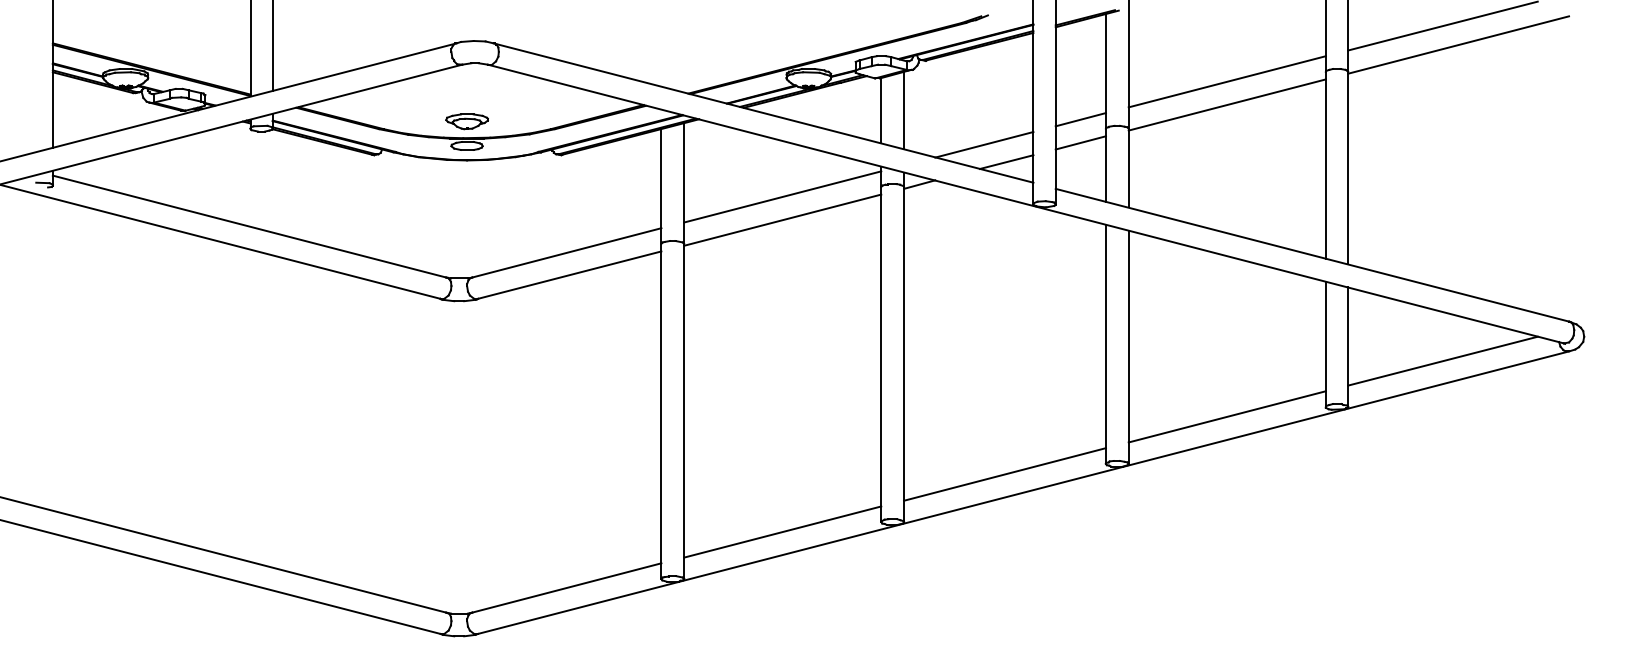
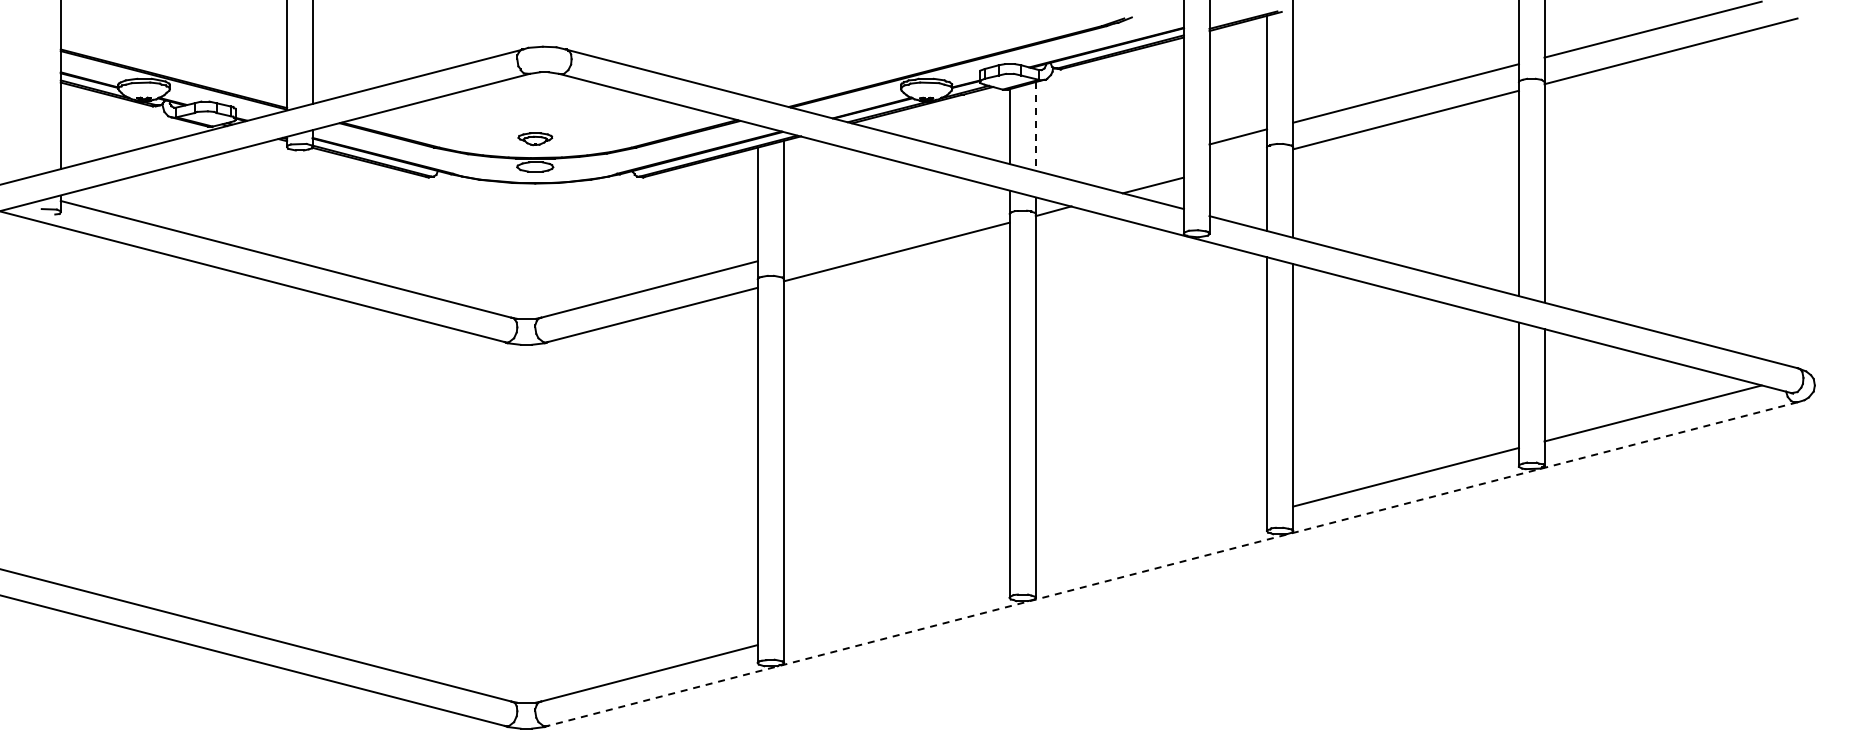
line: (903, 110) -> (1035, 126), solid -> dashed
part: (467, 121) -> (535, 138), size x0.7
line: (1081, 142) -> (1238, 163), removed
line: (984, 144) -> (1127, 165), removed
line: (782, 197) -> (896, 225), removed
line: (1005, 474) -> (1151, 543), removed
line: (1023, 492) -> (1172, 564), solid -> dashed
line: (782, 531) -> (896, 608), removed

